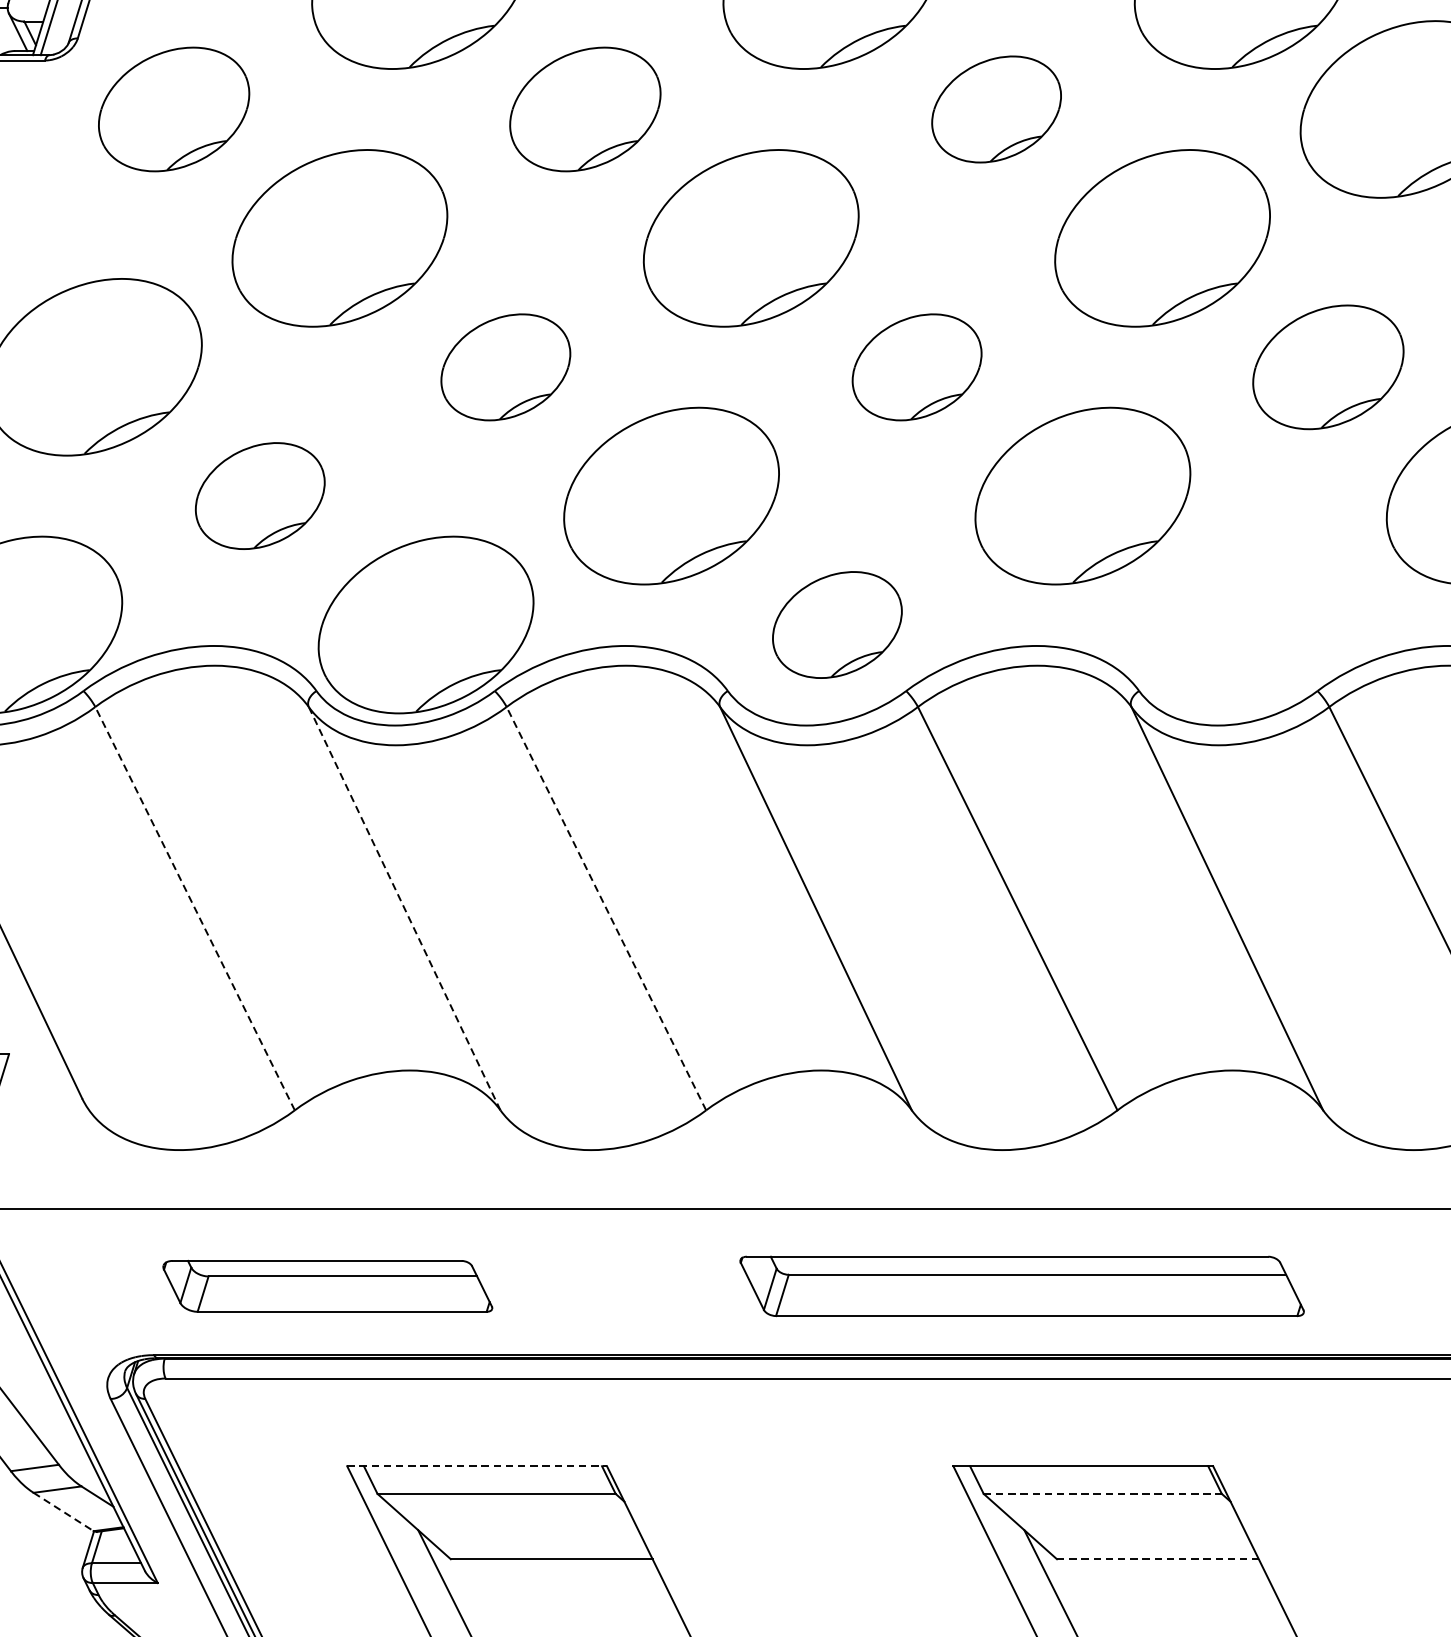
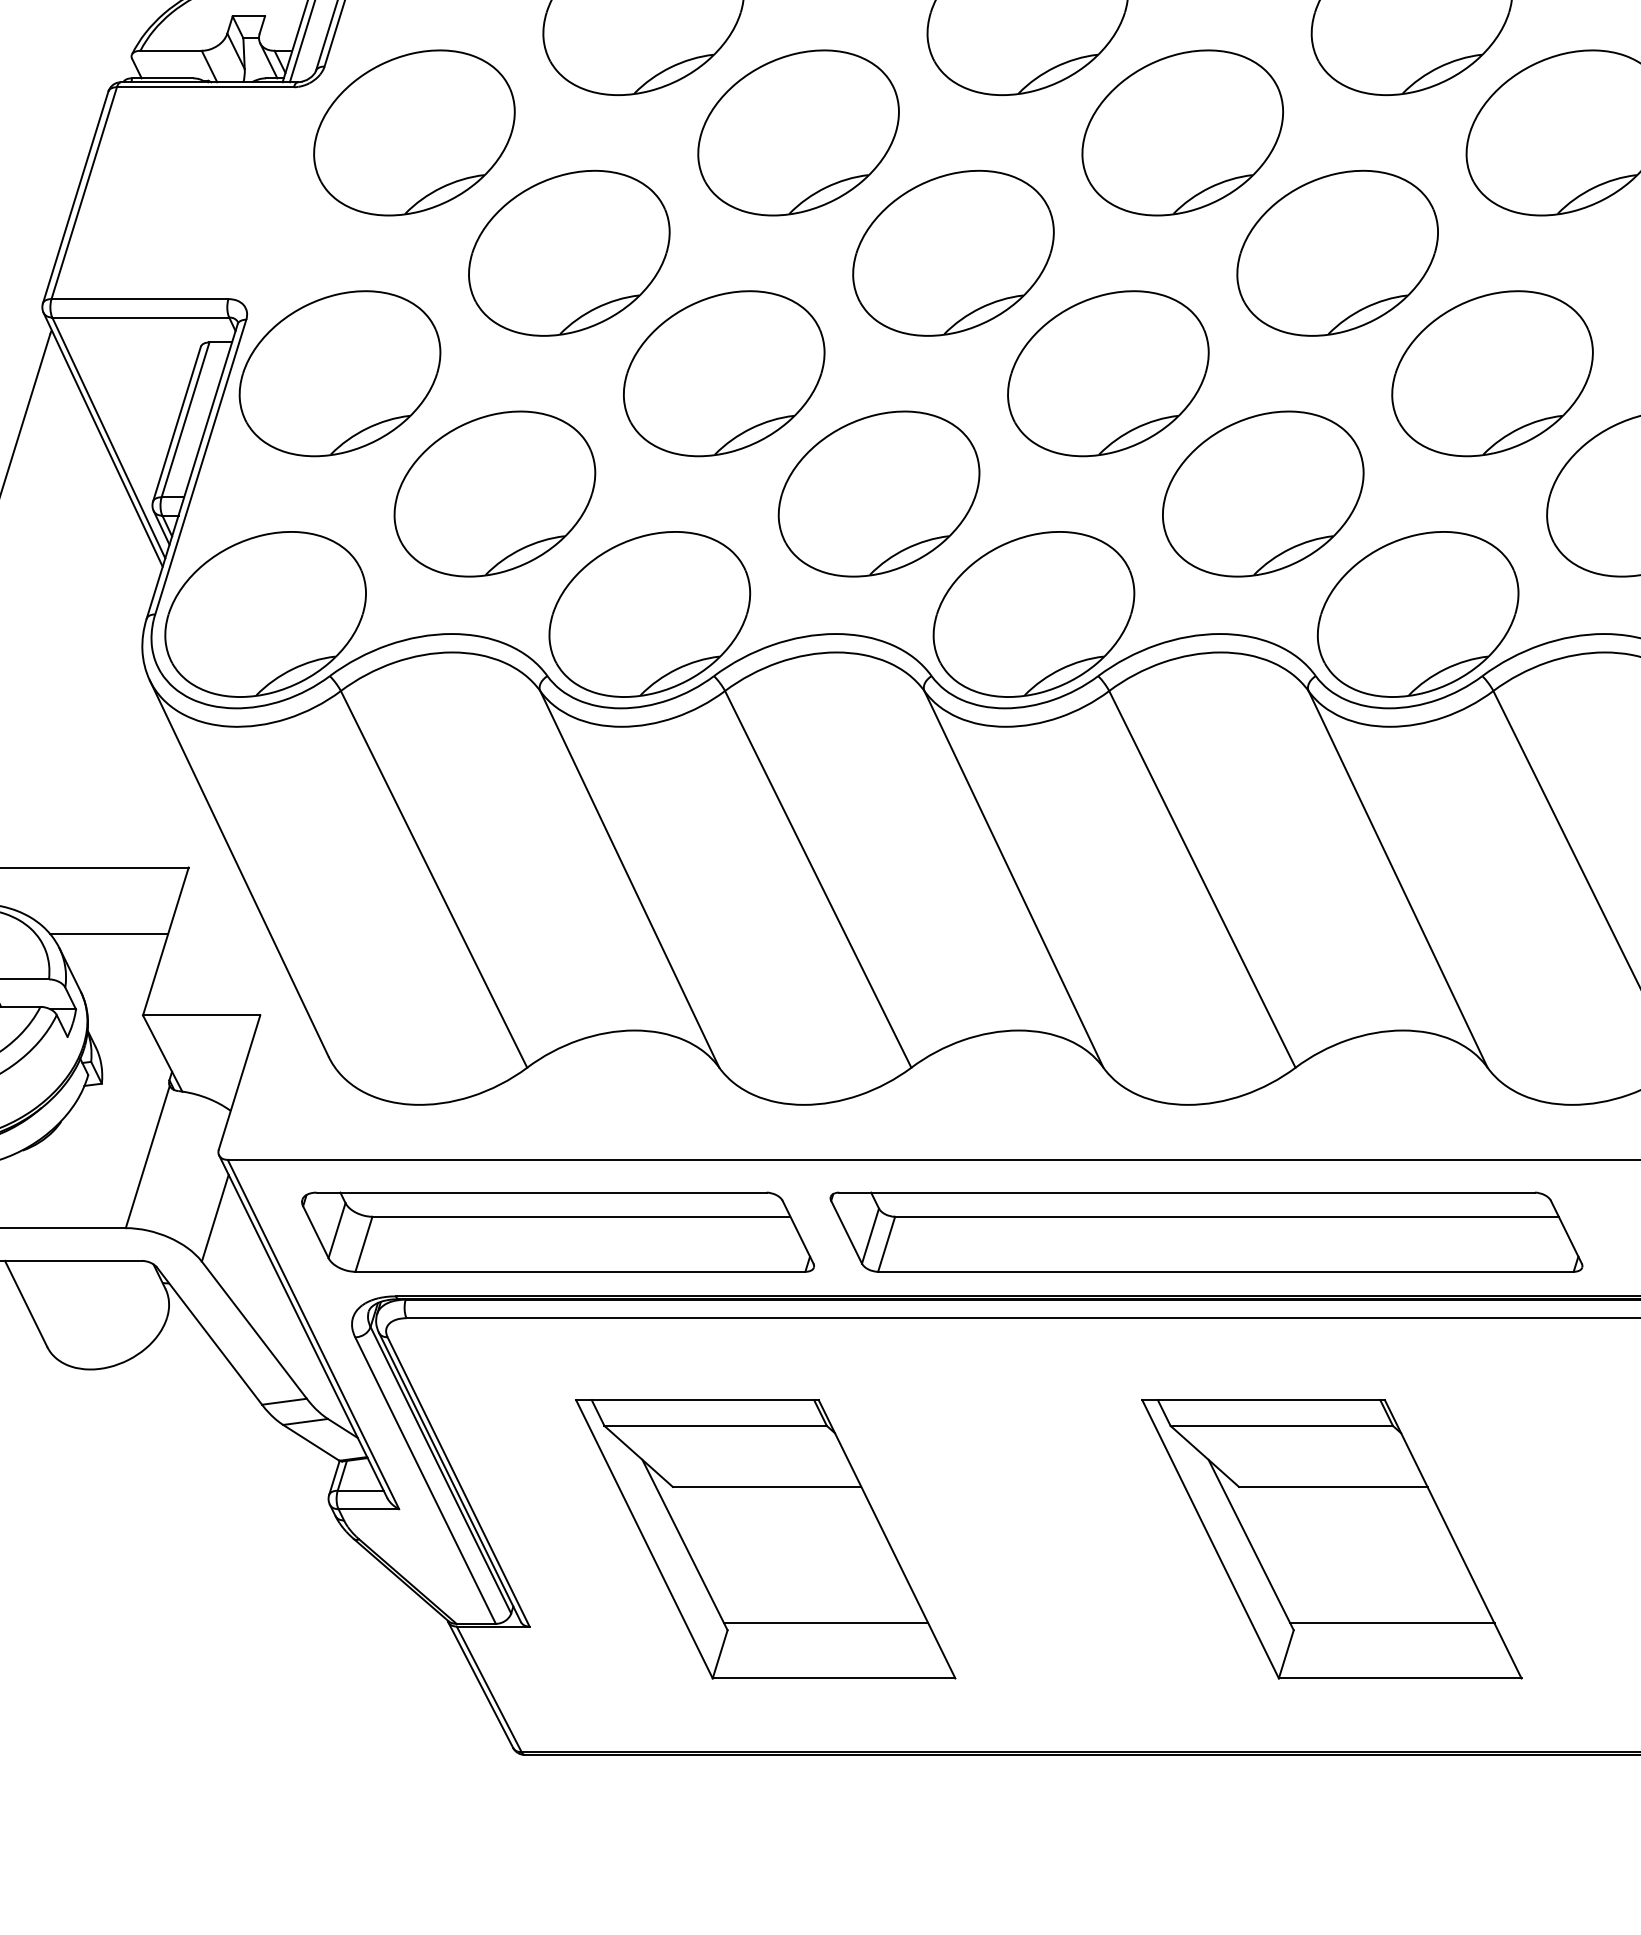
part: (174, 108) -> (414, 132), size x1.43
part: (585, 108) -> (798, 132), size x1.43
part: (996, 108) -> (1182, 132), size x1.67
part: (506, 367) -> (724, 373), size x1.67
part: (917, 367) -> (1108, 373), size x1.67
part: (1328, 367) -> (1492, 373), size x1.43
part: (259, 495) -> (494, 493), size x1.67
part: (836, 625) -> (1033, 614), size x1.67
part: (1248, 625) -> (1417, 614), added
line: (194, 907) -> (433, 878), dashed -> solid
line: (606, 907) -> (818, 878), dashed -> solid
line: (404, 908) -> (629, 879), dashed -> solid
part: (327, 1285) -> (557, 1231), size x1.67
part: (1022, 1285) -> (1206, 1231), size x1.43
line: (477, 1466) -> (697, 1400), dashed -> solid
line: (1103, 1493) -> (1282, 1425), dashed -> solid
line: (63, 1512) -> (311, 1443), dashed -> solid
line: (1158, 1558) -> (1333, 1486), dashed -> solid

